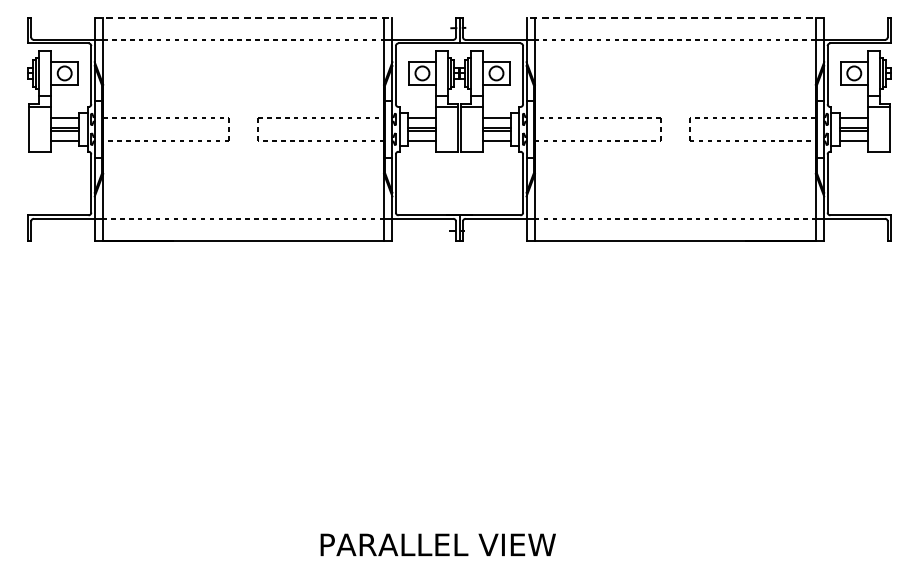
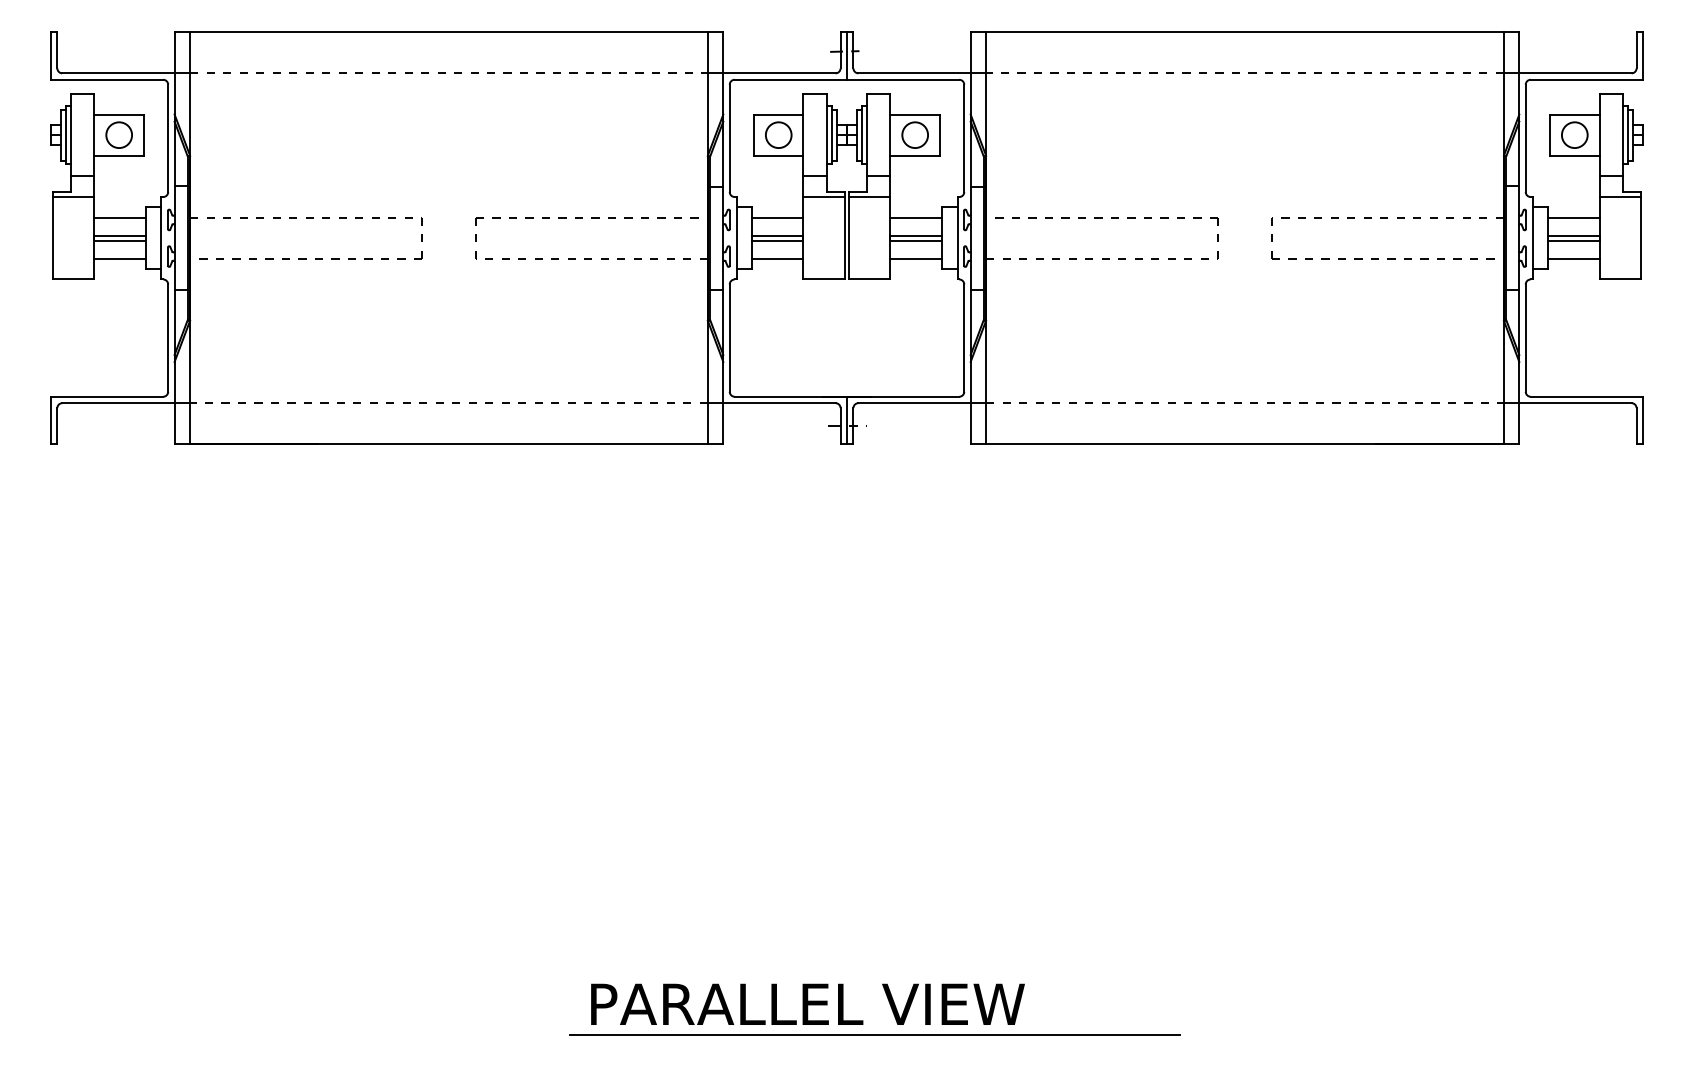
line: (243, 17) -> (448, 32), dashed -> solid
line: (675, 17) -> (1245, 32), dashed -> solid
line: (474, 561) -> (874, 1034), added

